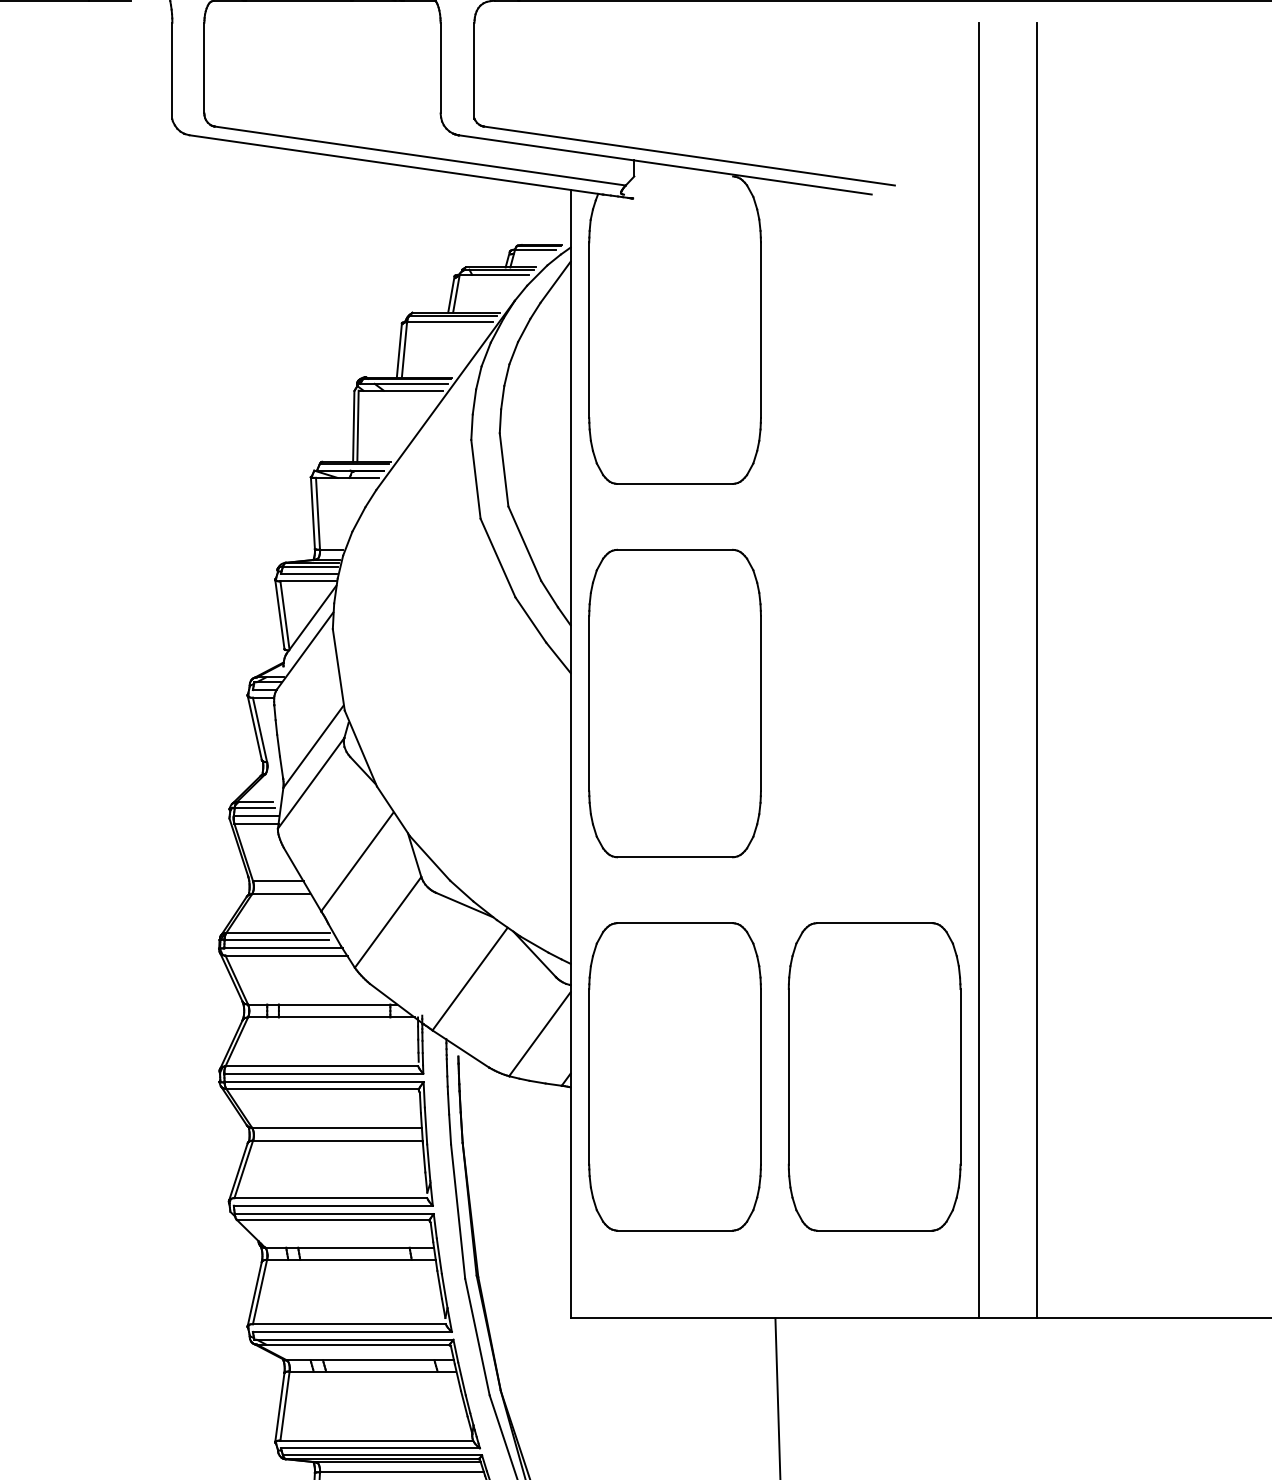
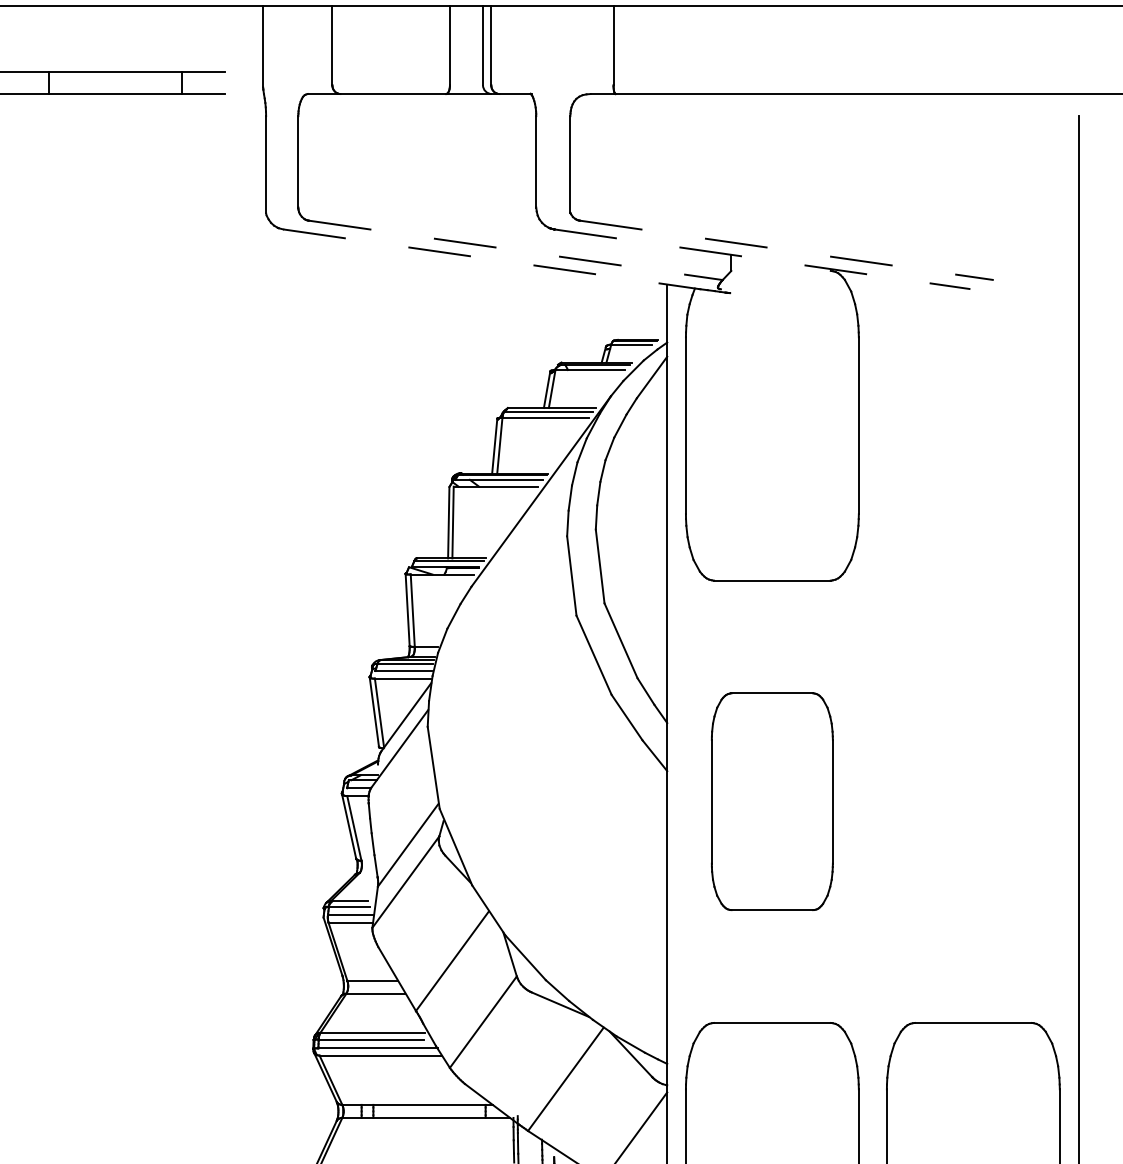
line: (420, 156) -> (515, 250), solid -> dashed
line: (689, 156) -> (786, 250), solid -> dashed
line: (396, 164) -> (491, 258), solid -> dashed
line: (665, 164) -> (762, 258), solid -> dashed
part: (674, 703) -> (771, 801), size x0.7

